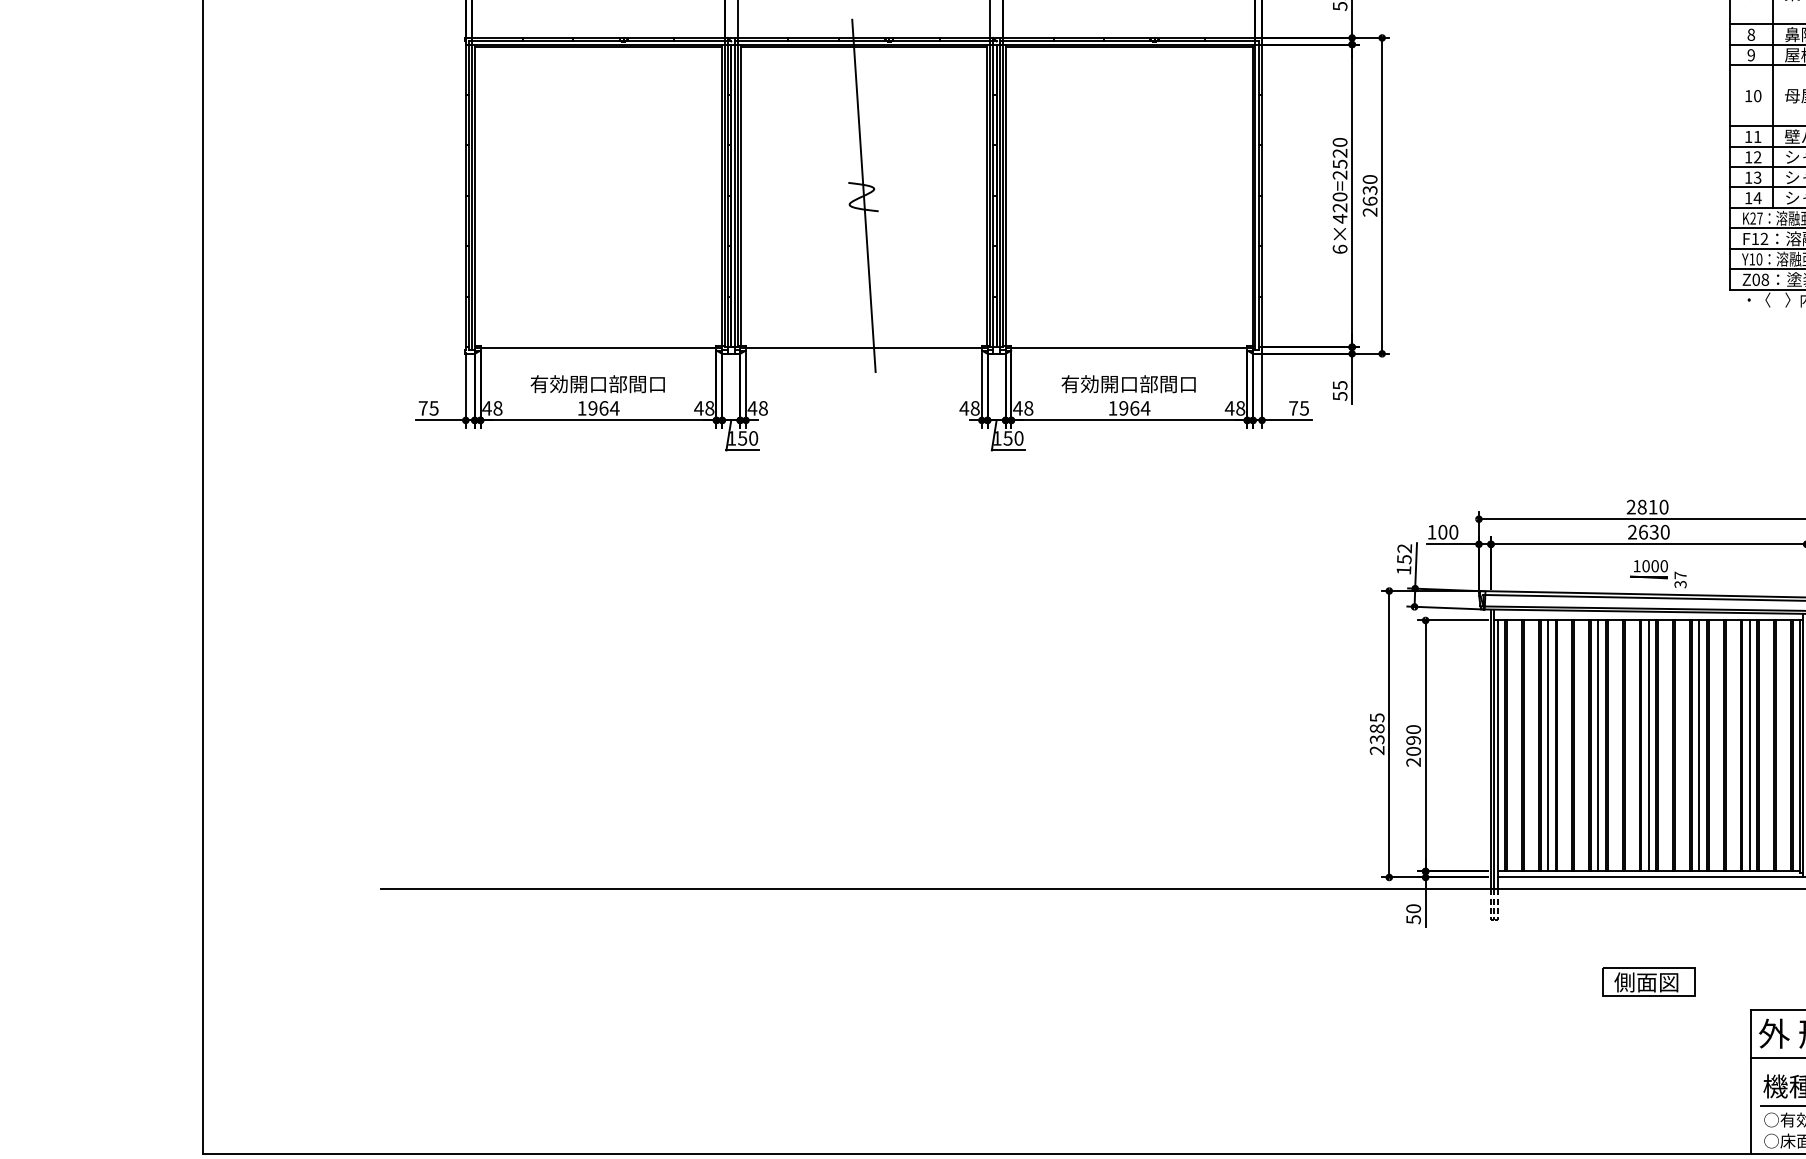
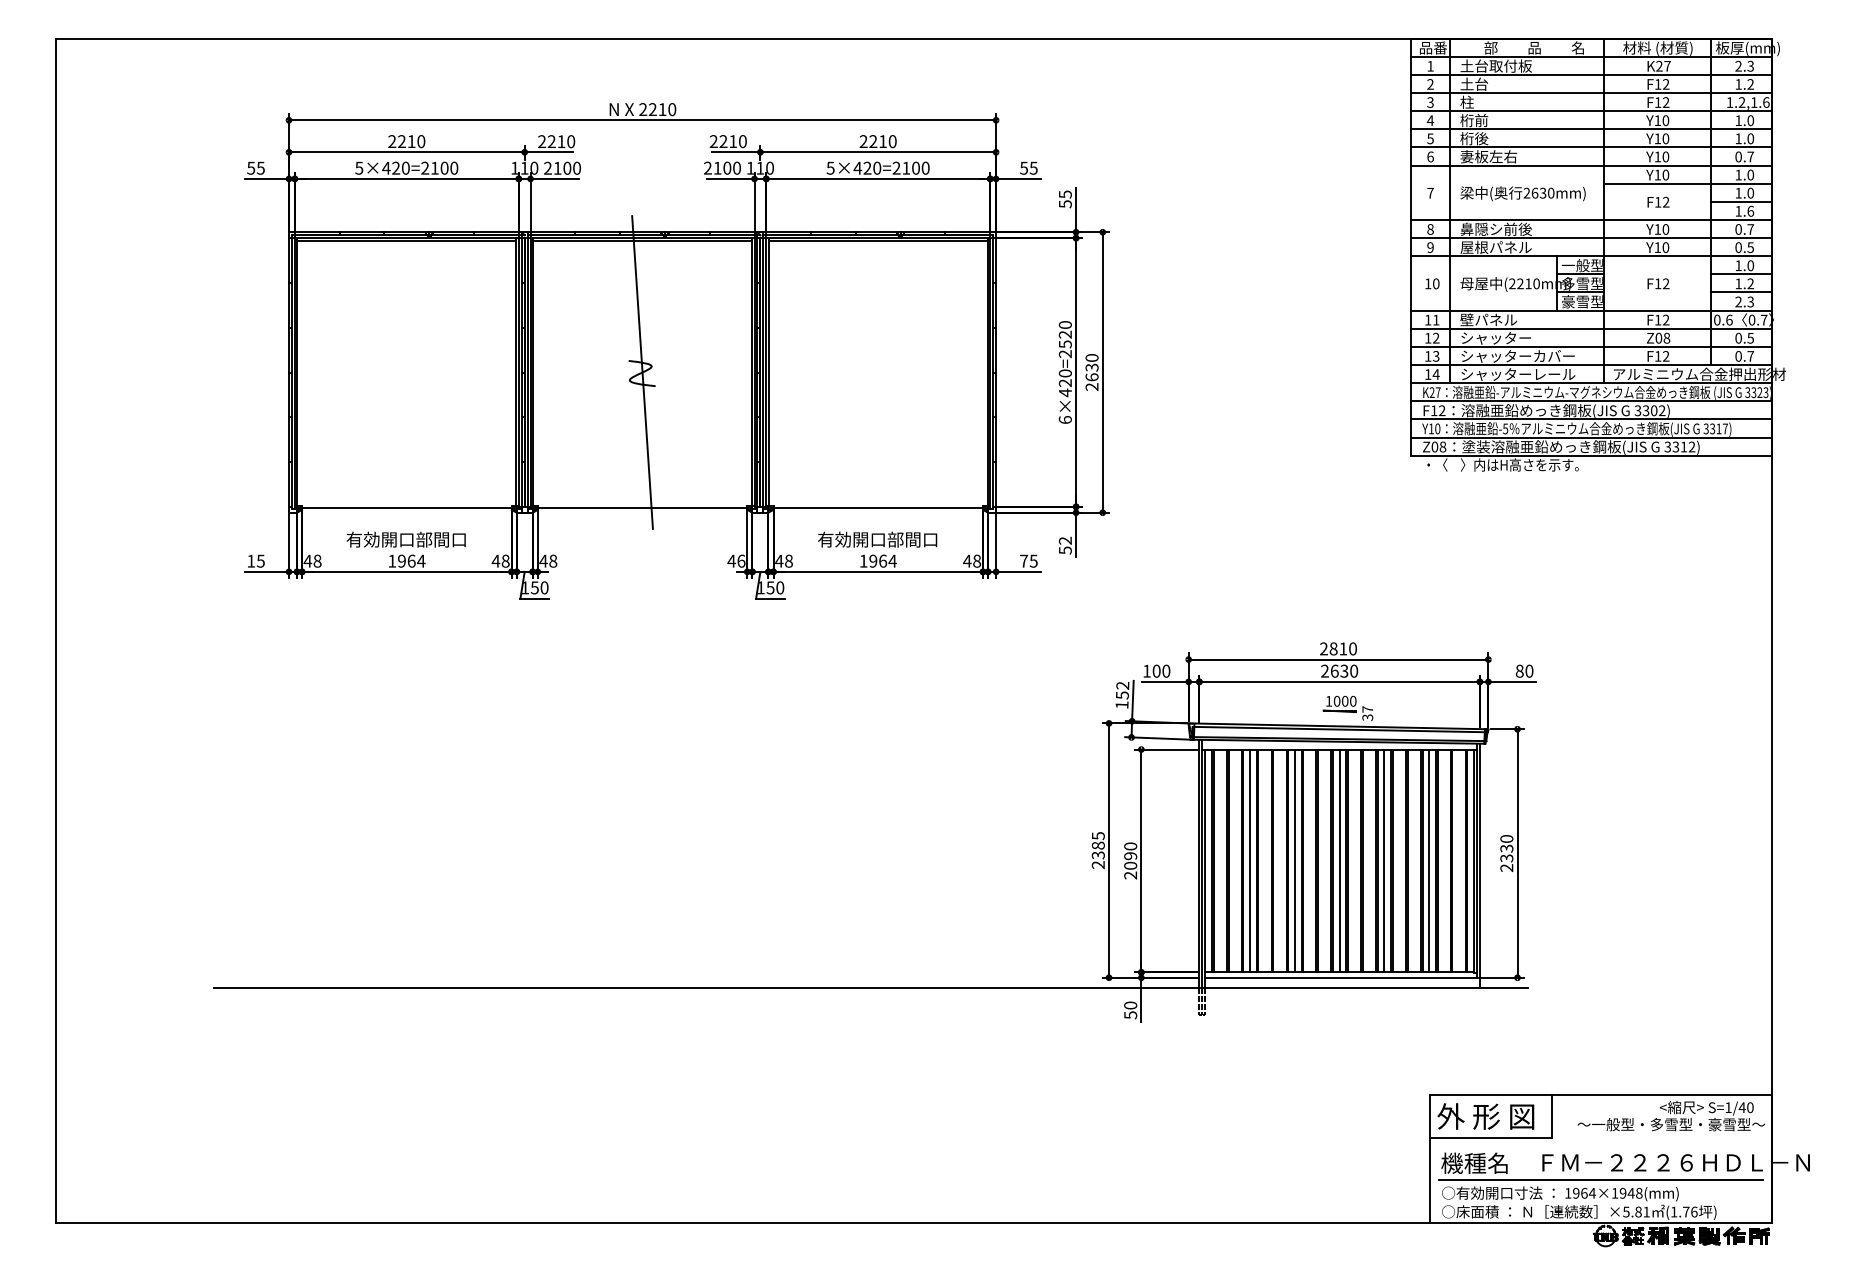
text: (1339, 385) -> (1064, 540), 55 -> 52
text: (423, 407) -> (251, 560), 75 -> 15
text: (975, 407) -> (741, 560), 48 -> 46
part: (1648, 981) -> (1339, 1070), removed

